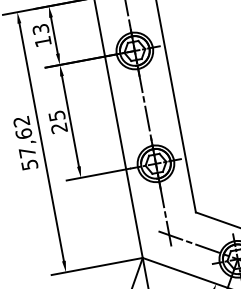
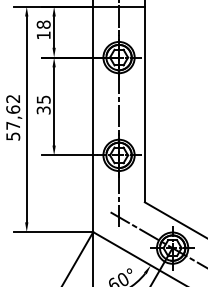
text: (40, 29) -> (43, 24), 13 -> 18
text: (59, 128) -> (43, 110), 25 -> 35

